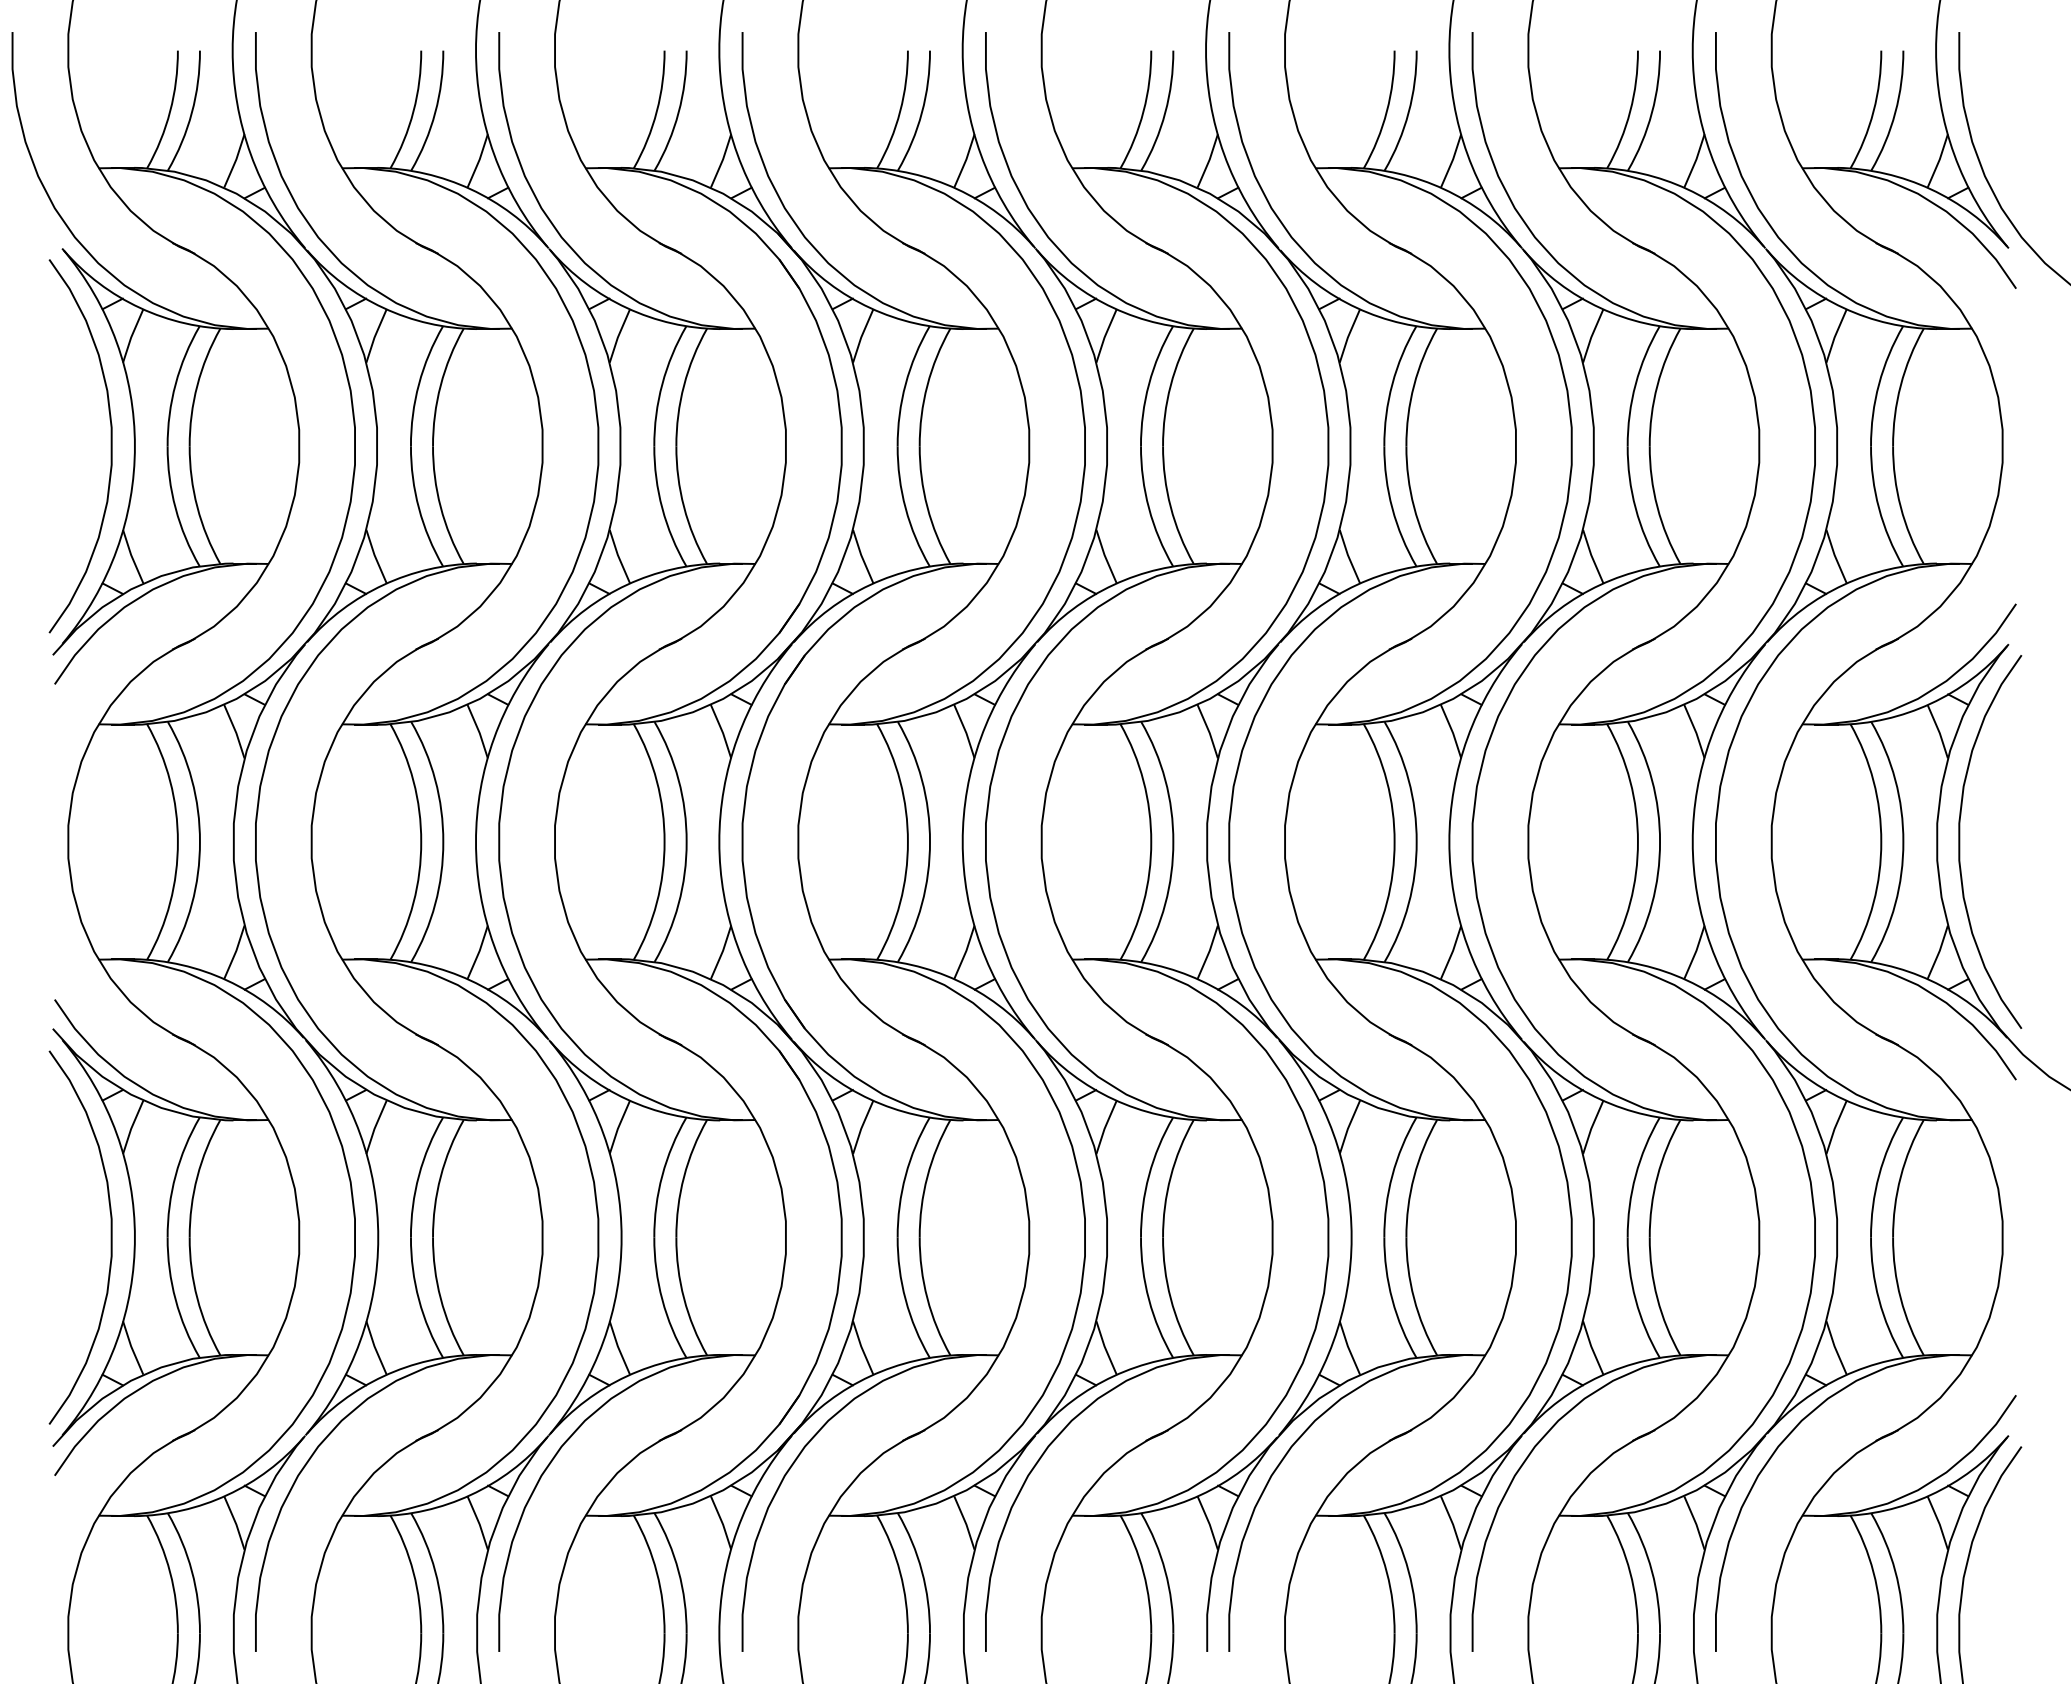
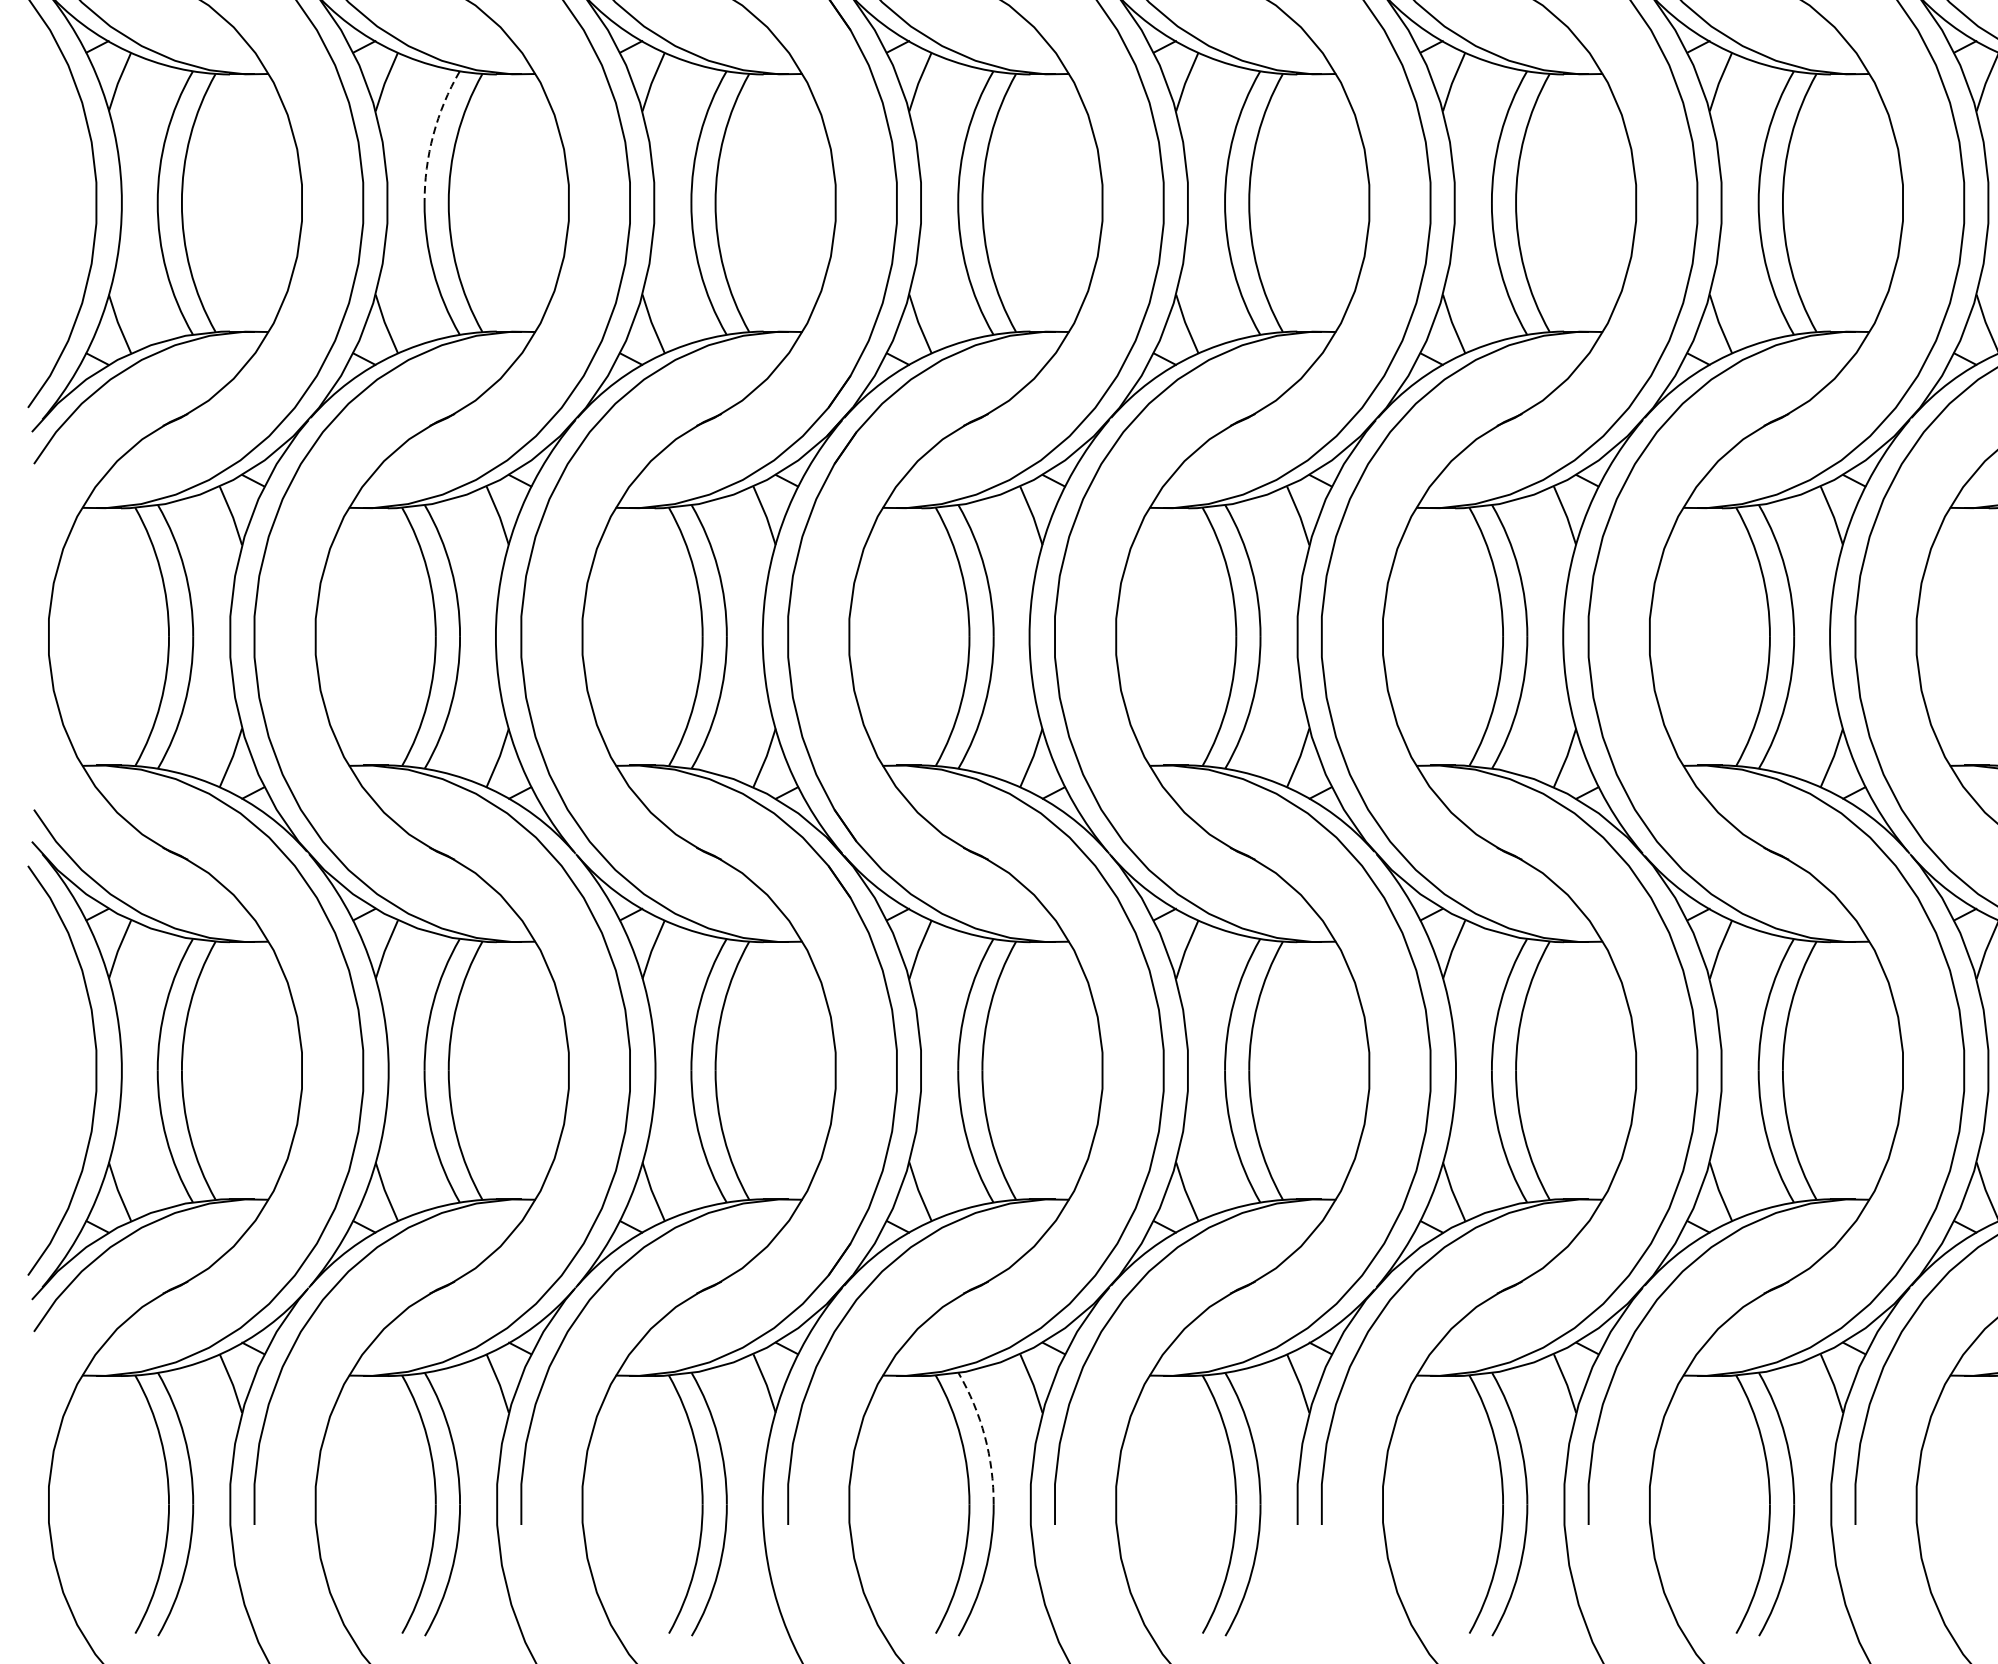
arc: (419, 384) -> (433, 135), solid -> dashed
arc: (921, 1571) -> (984, 1436), solid -> dashed

